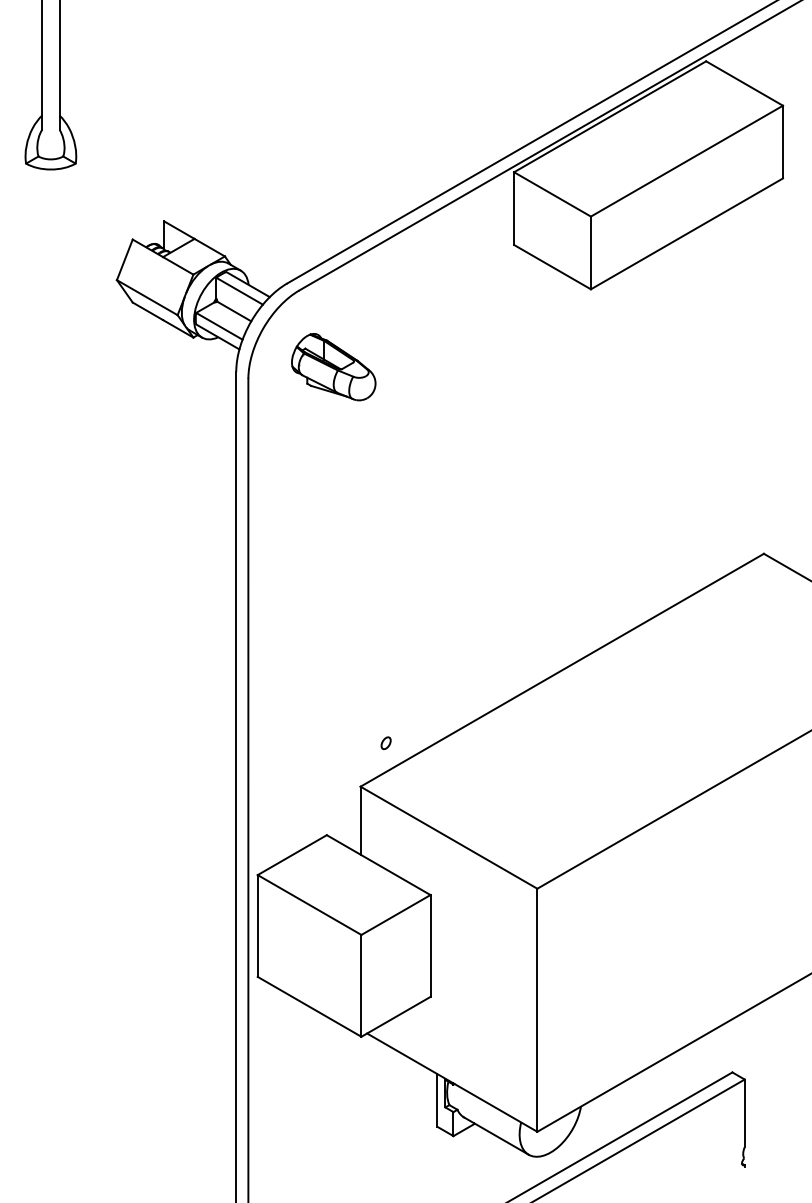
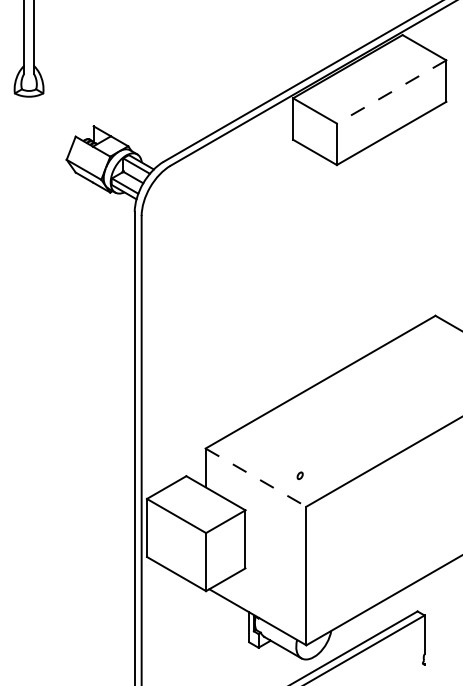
line: (686, 162) -> (391, 92), solid -> dashed
part: (332, 367) -> (189, 209), removed
part: (384, 742) -> (299, 475), moved
line: (449, 837) -> (256, 477), solid -> dashed

